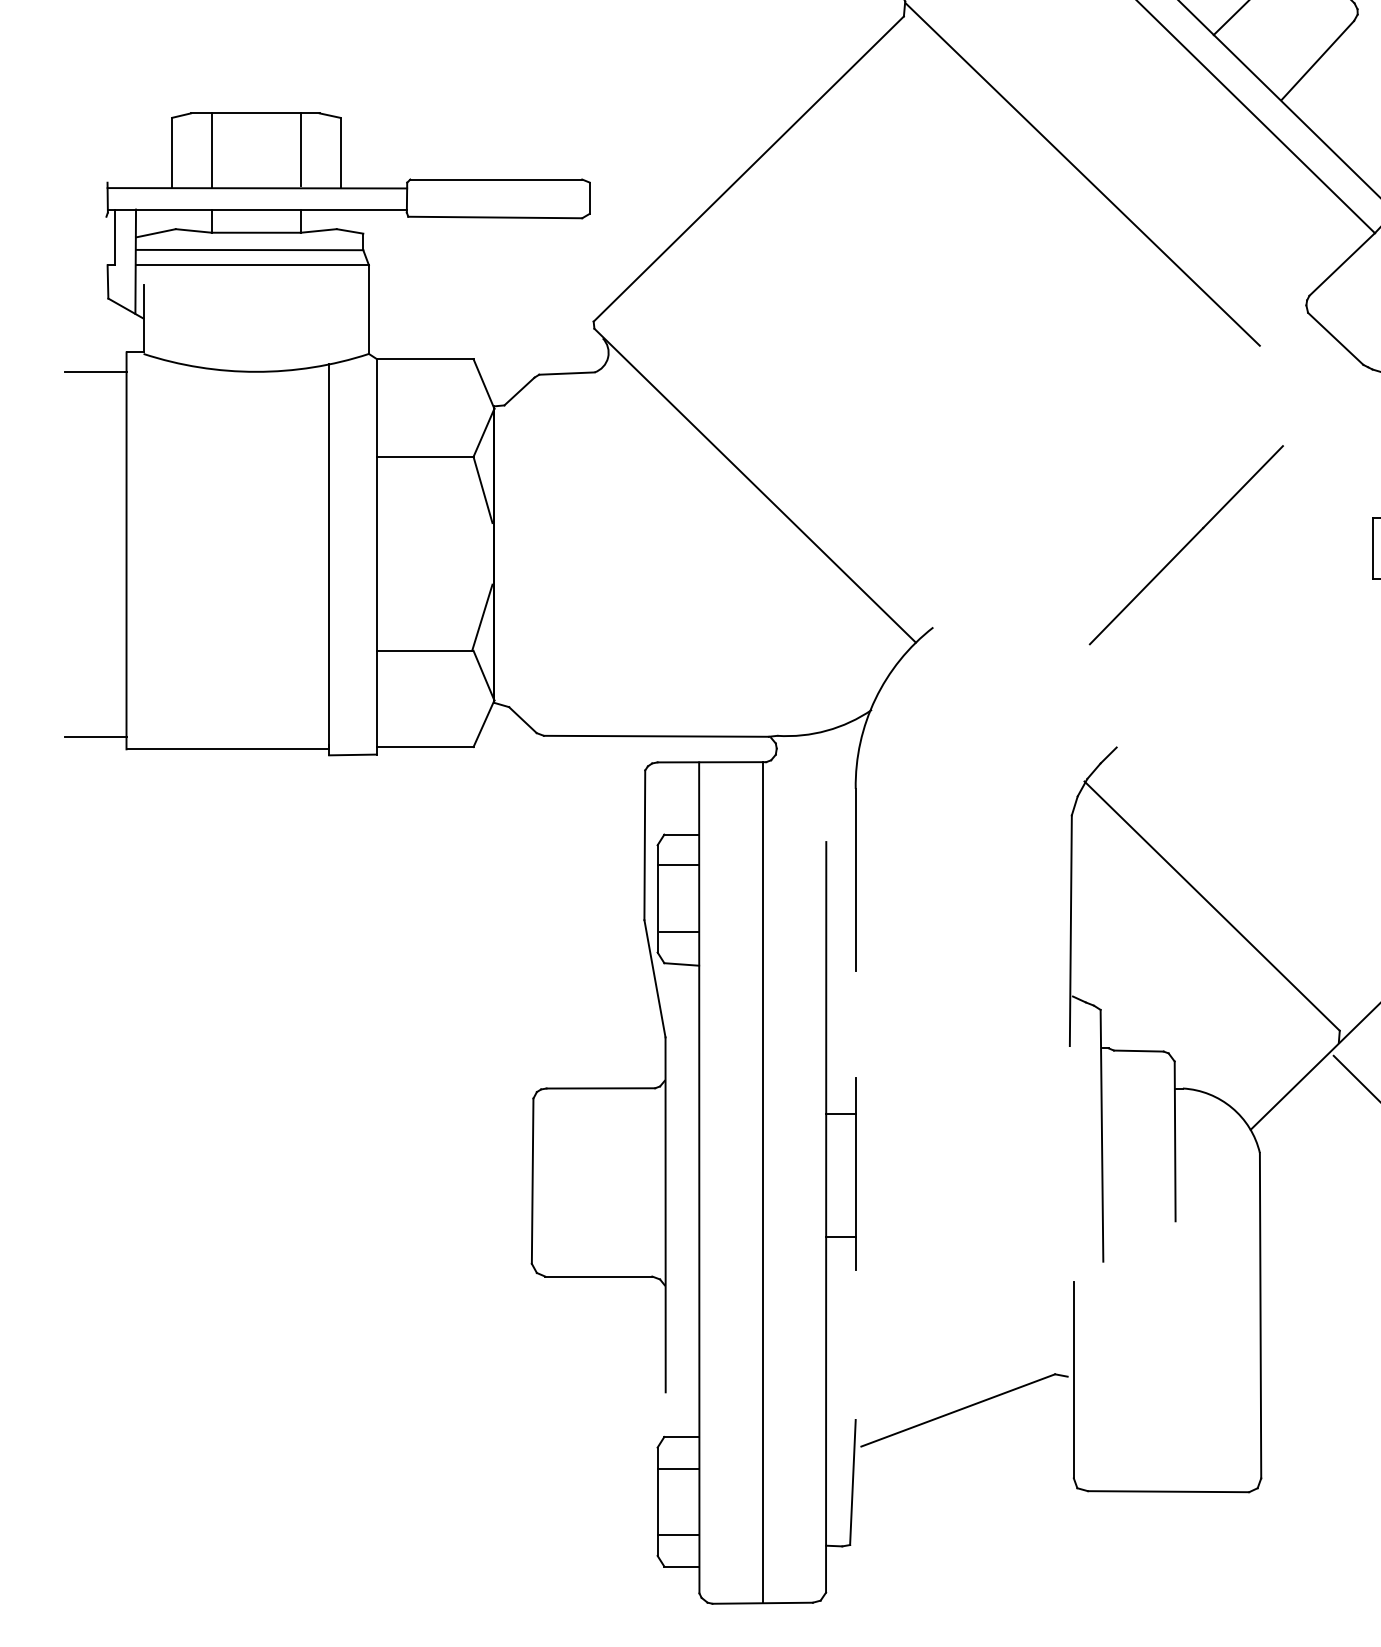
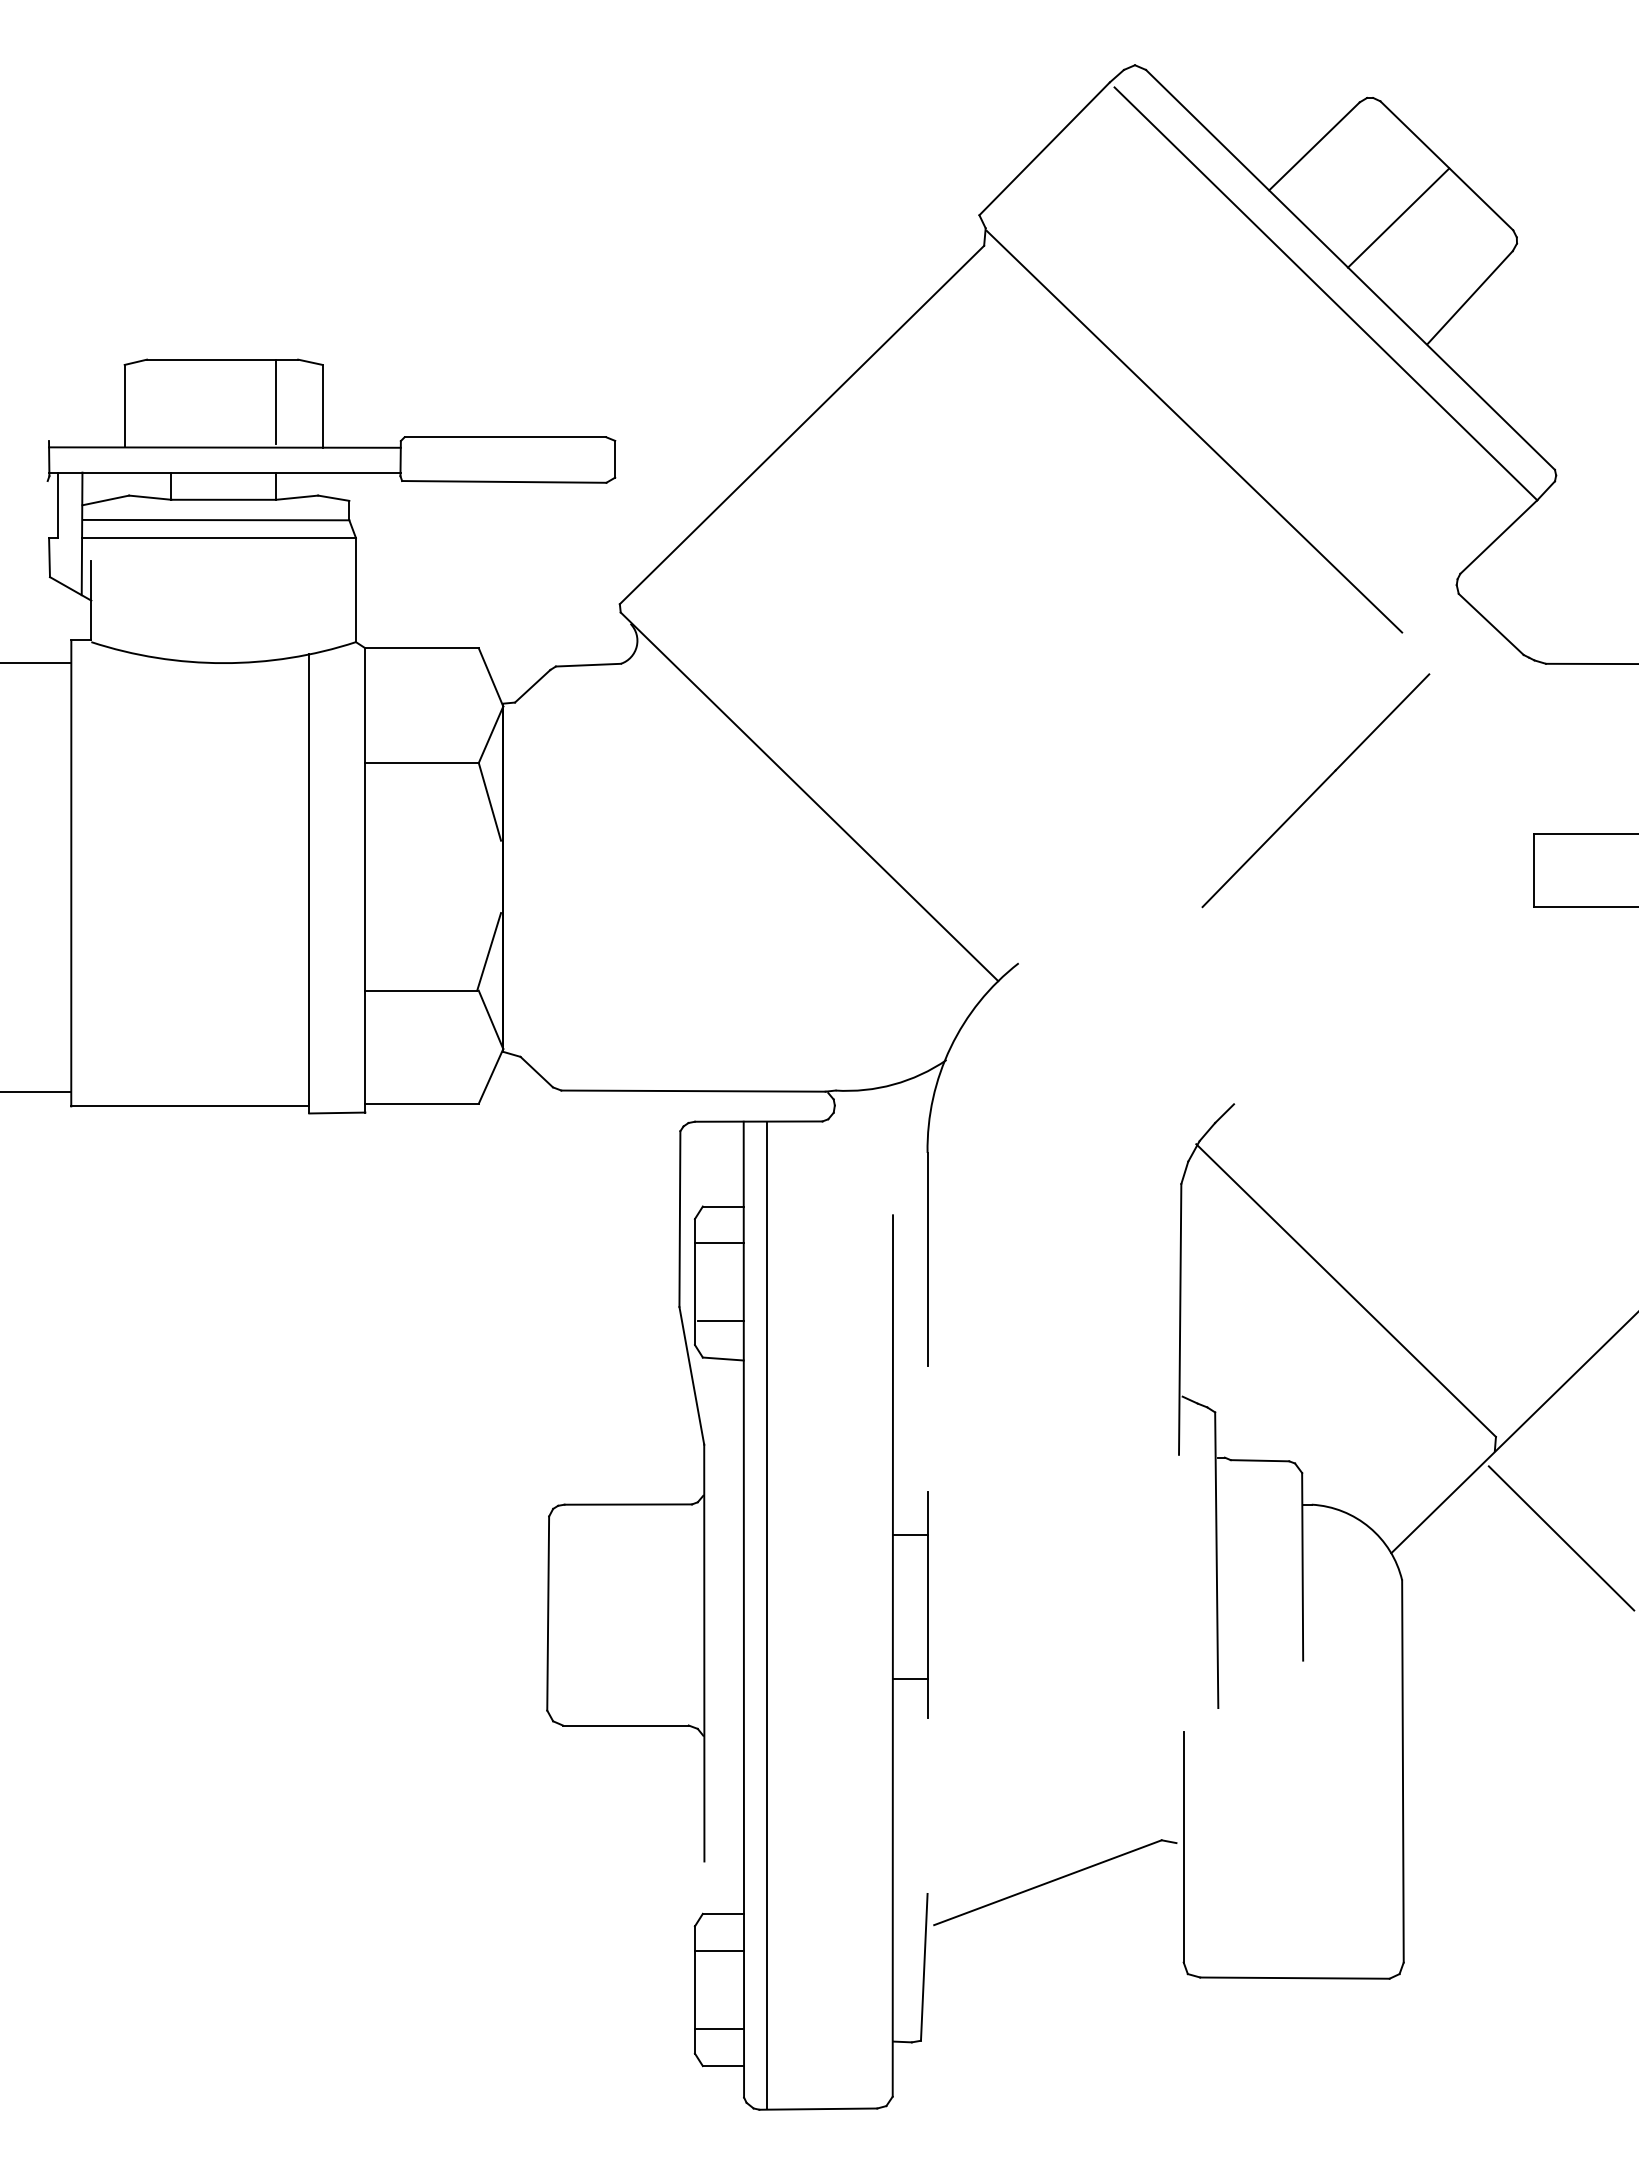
line: (211, 150) -> (171, 403), removed
line: (1186, 545) -> (1315, 790), moved
line: (763, 1182) -> (767, 1614), moved

